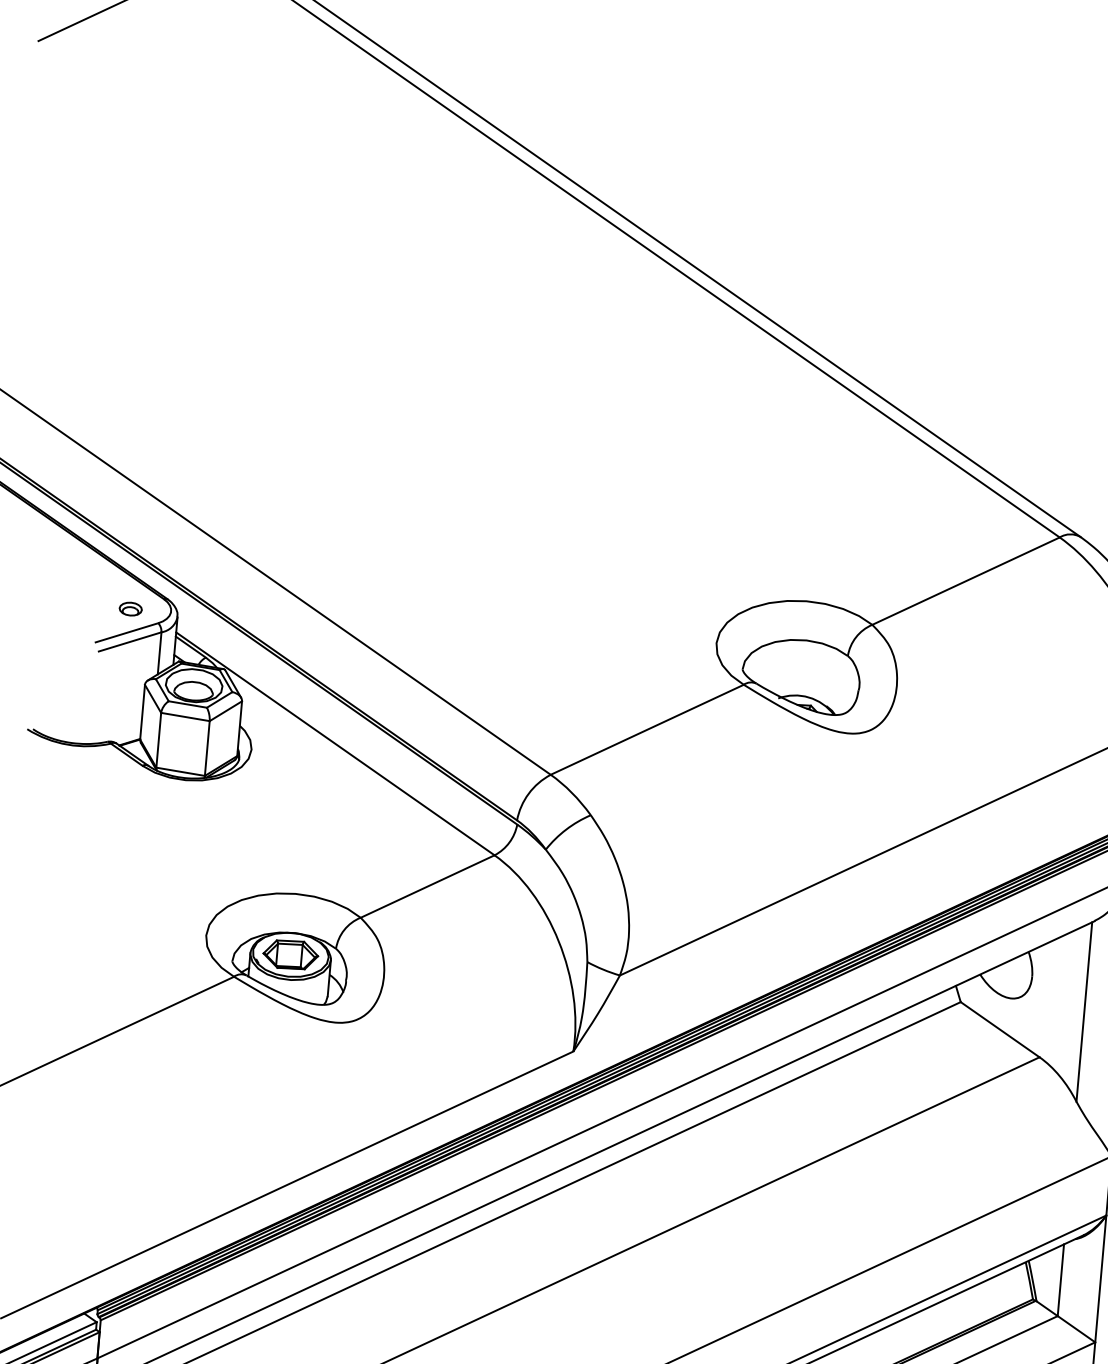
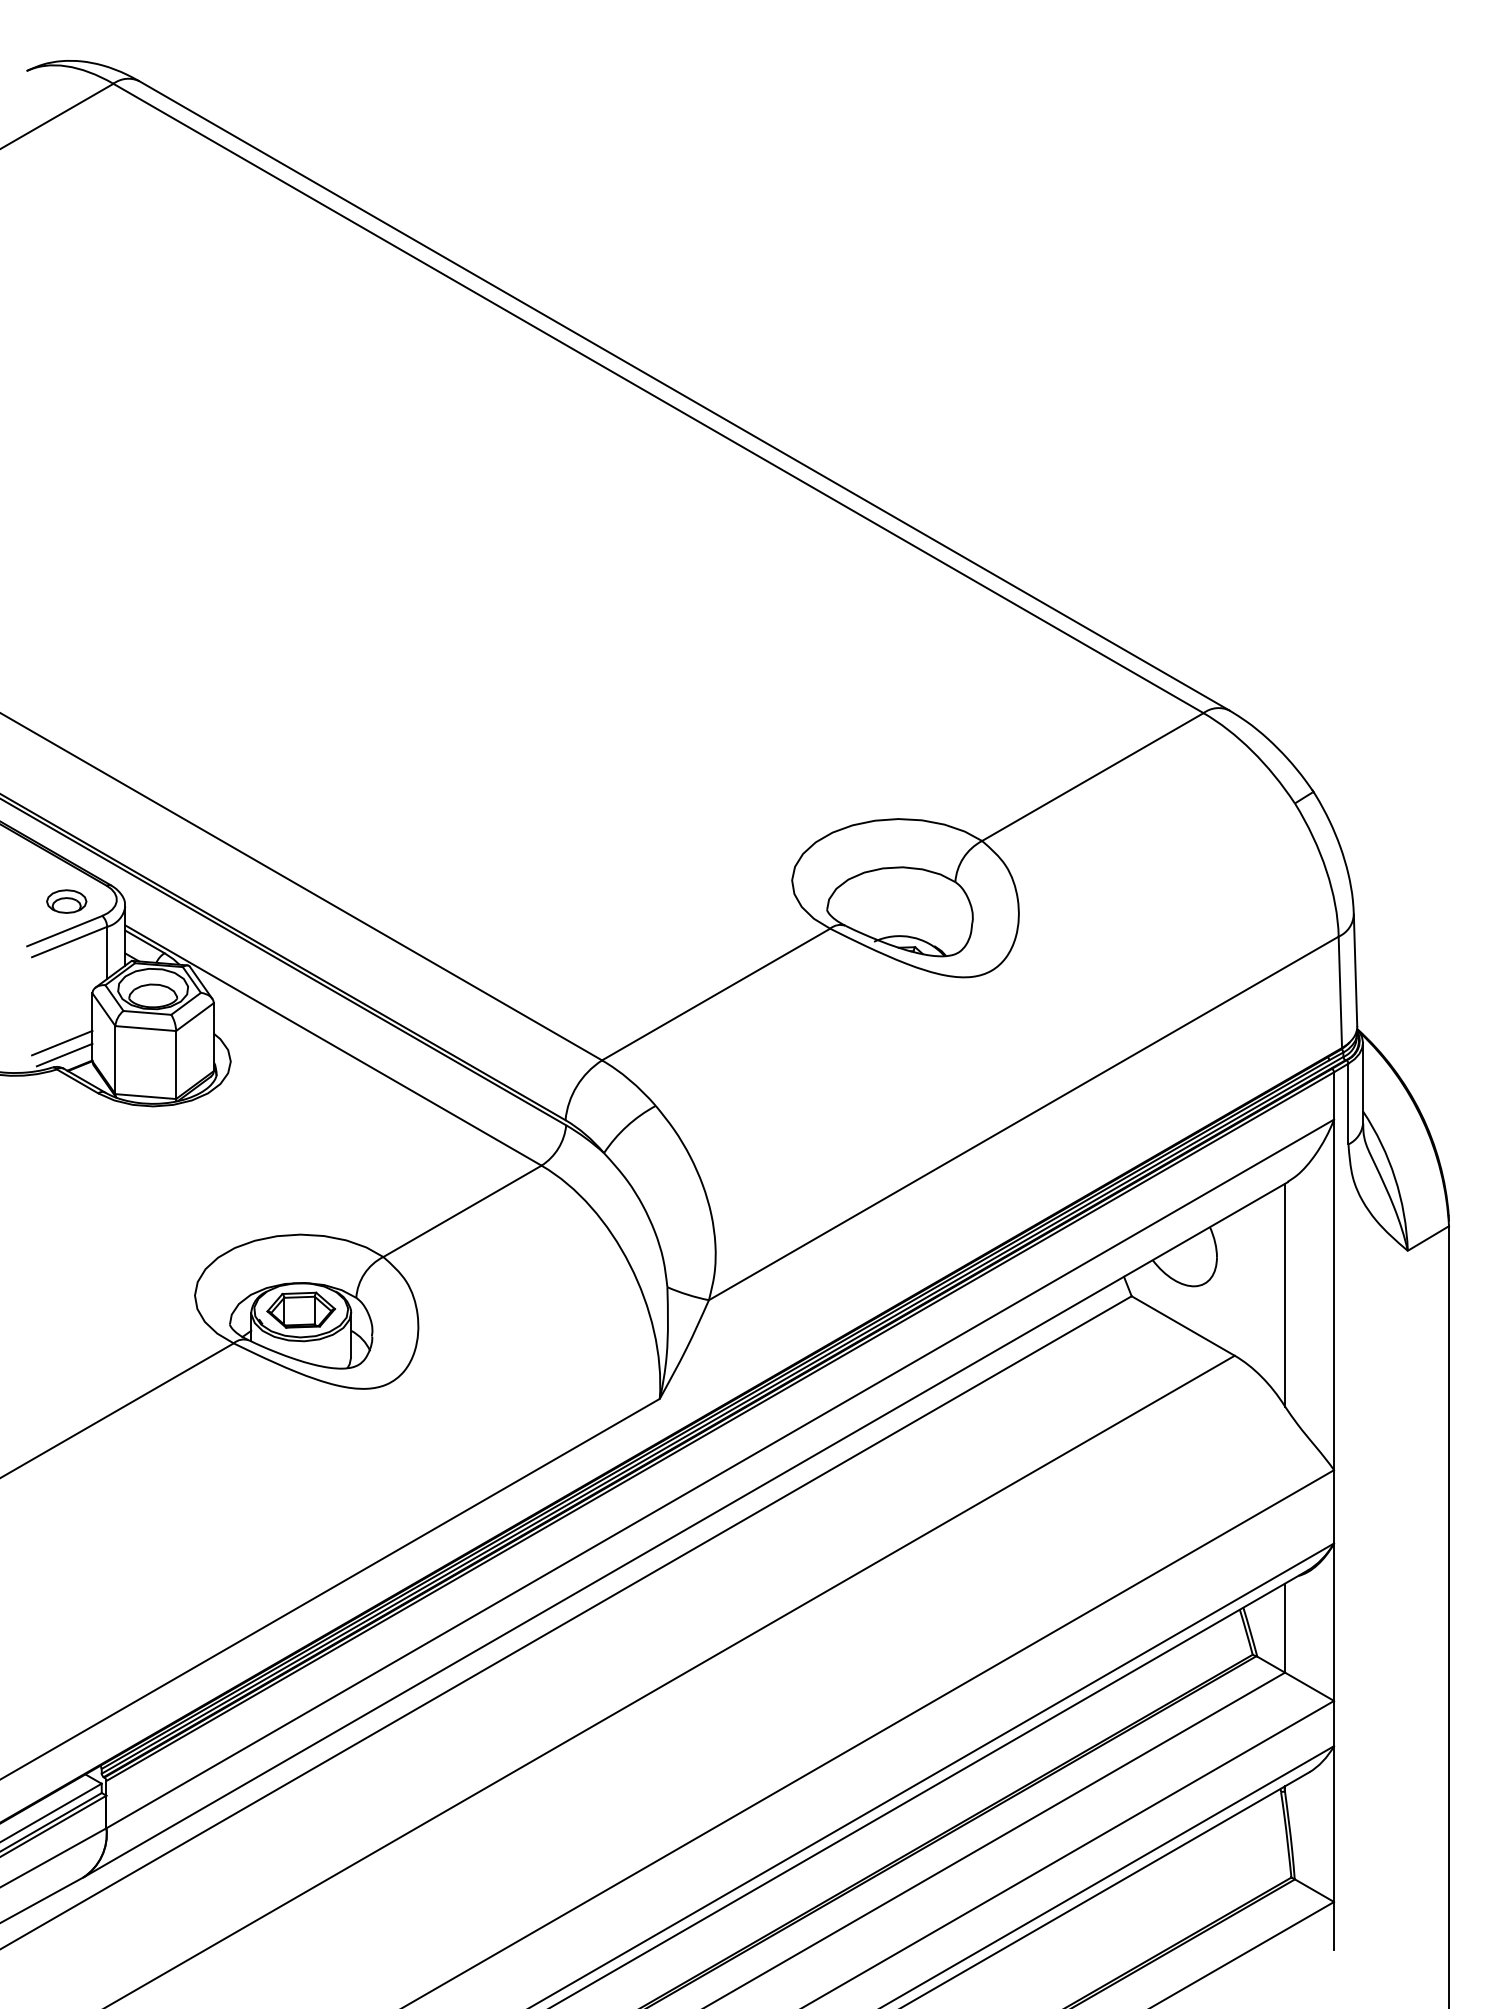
part: (130, 609) -> (66, 901), size x1.43
line: (117, 722) -> (62, 1042), added
line: (118, 732) -> (64, 1054), added

